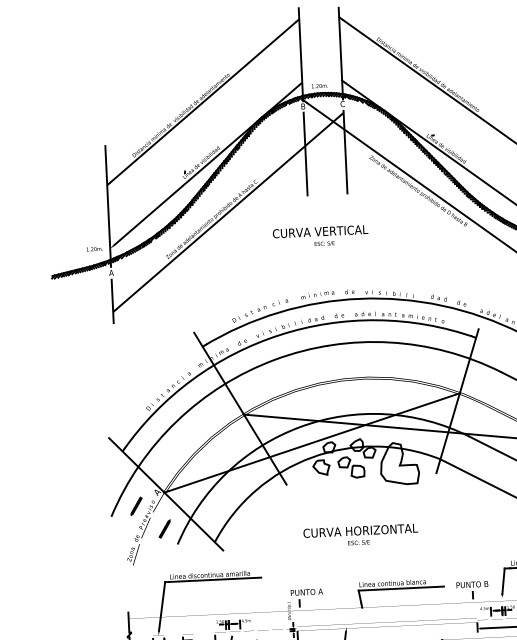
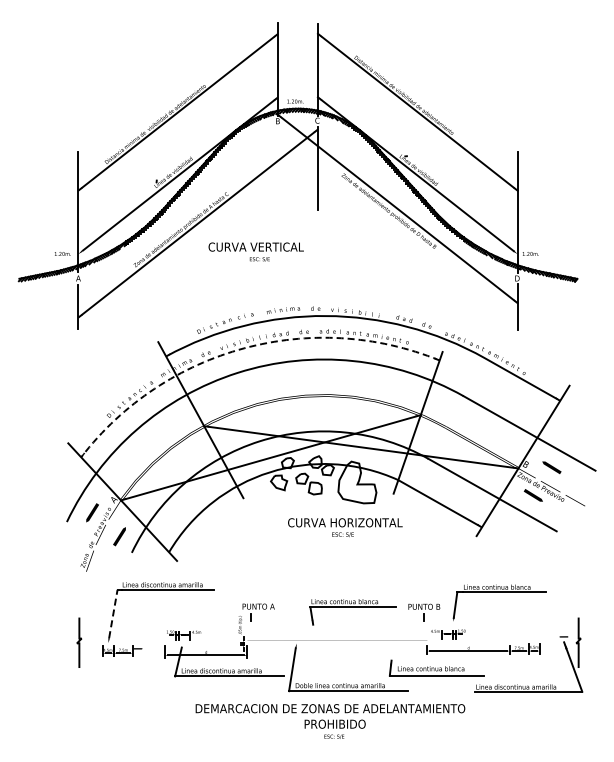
line: (306, 153) -> (278, 168), removed
text: (319, 236) -> (255, 251), moved
line: (280, 335) -> (244, 348), solid -> dashed
text: (361, 535) -> (345, 527), moved
line: (162, 605) -> (113, 613), solid -> dashed

